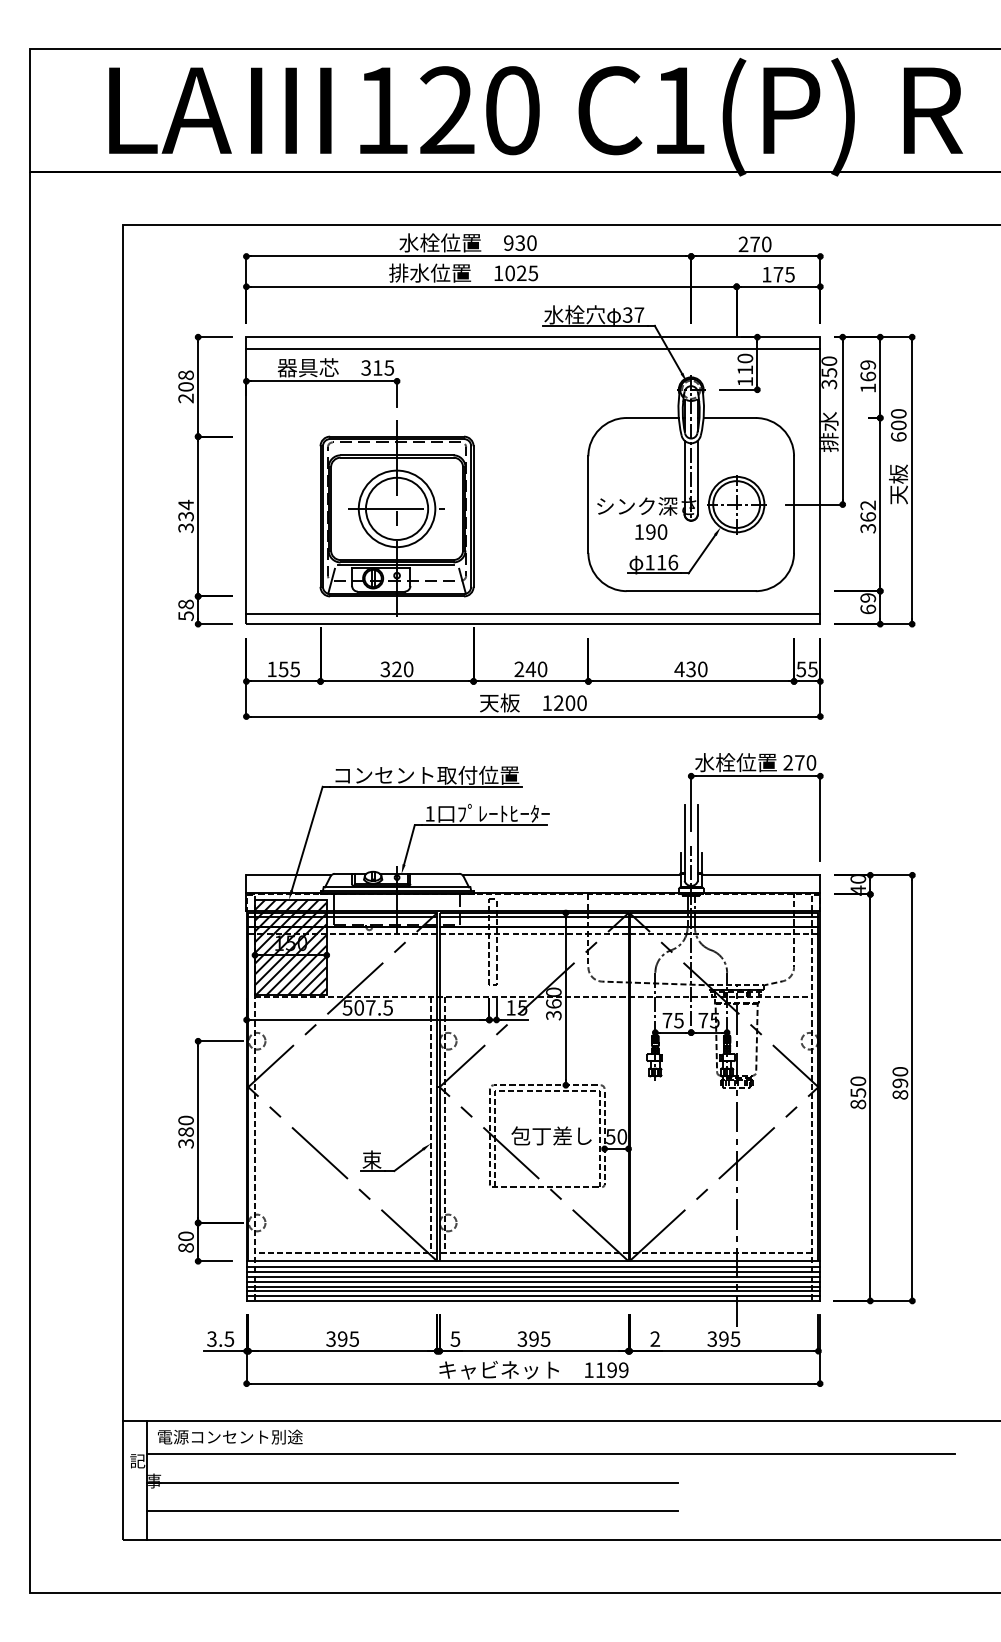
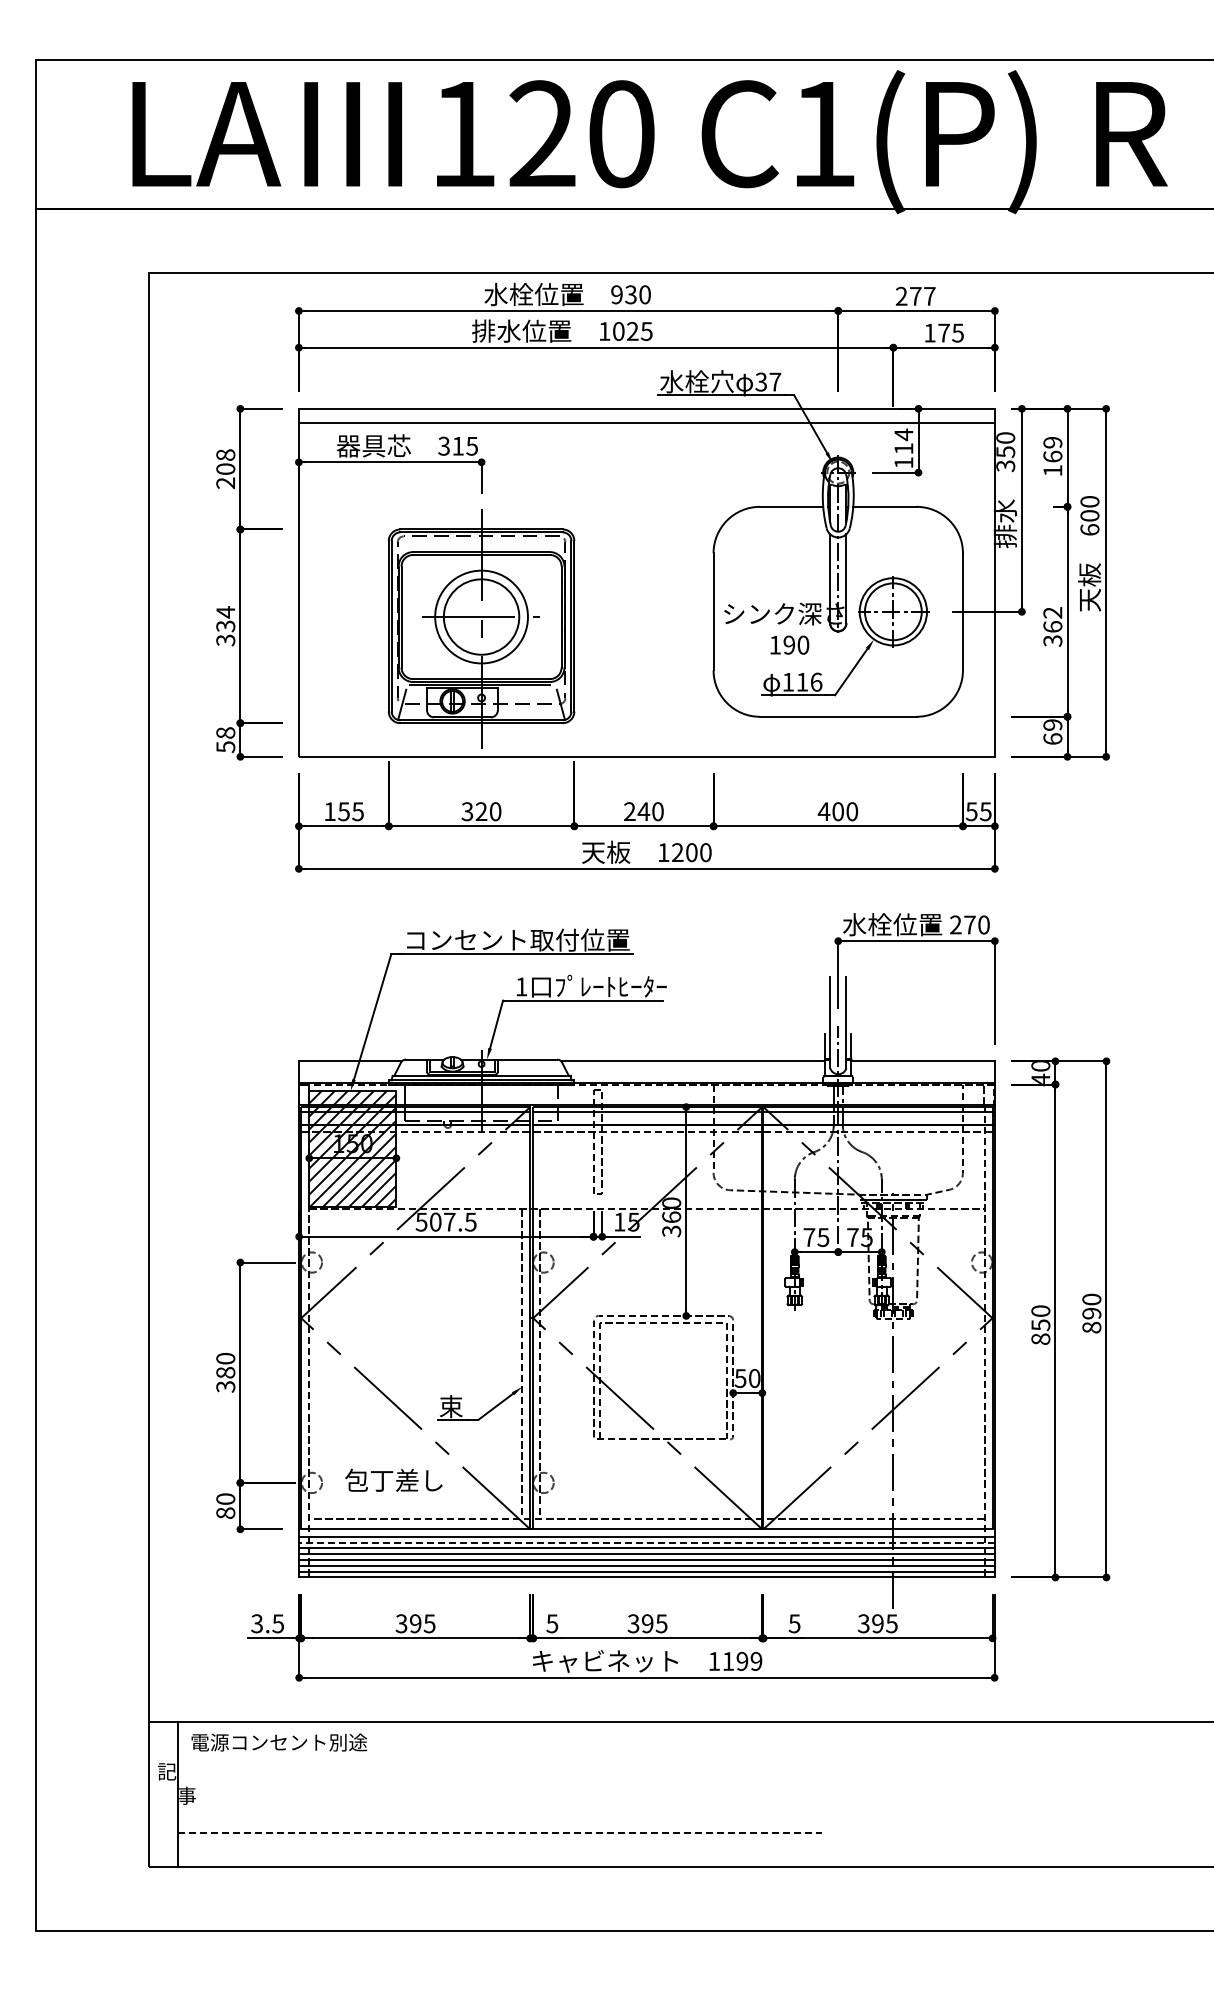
text: (766, 243) -> (929, 295), 270 -> 277
text: (745, 358) -> (903, 434), 110 -> 114
line: (533, 614) -> (646, 744), removed
text: (690, 669) -> (837, 811), 430 -> 400
text: (551, 1135) -> (393, 1479), moved
line: (533, 1272) -> (646, 1542), solid -> dashed
text: (655, 1338) -> (794, 1623), 2 -> 5
line: (551, 1454) -> (668, 1763), removed
line: (412, 1482) -> (500, 1797), removed
line: (412, 1511) -> (500, 1832), solid -> dashed

